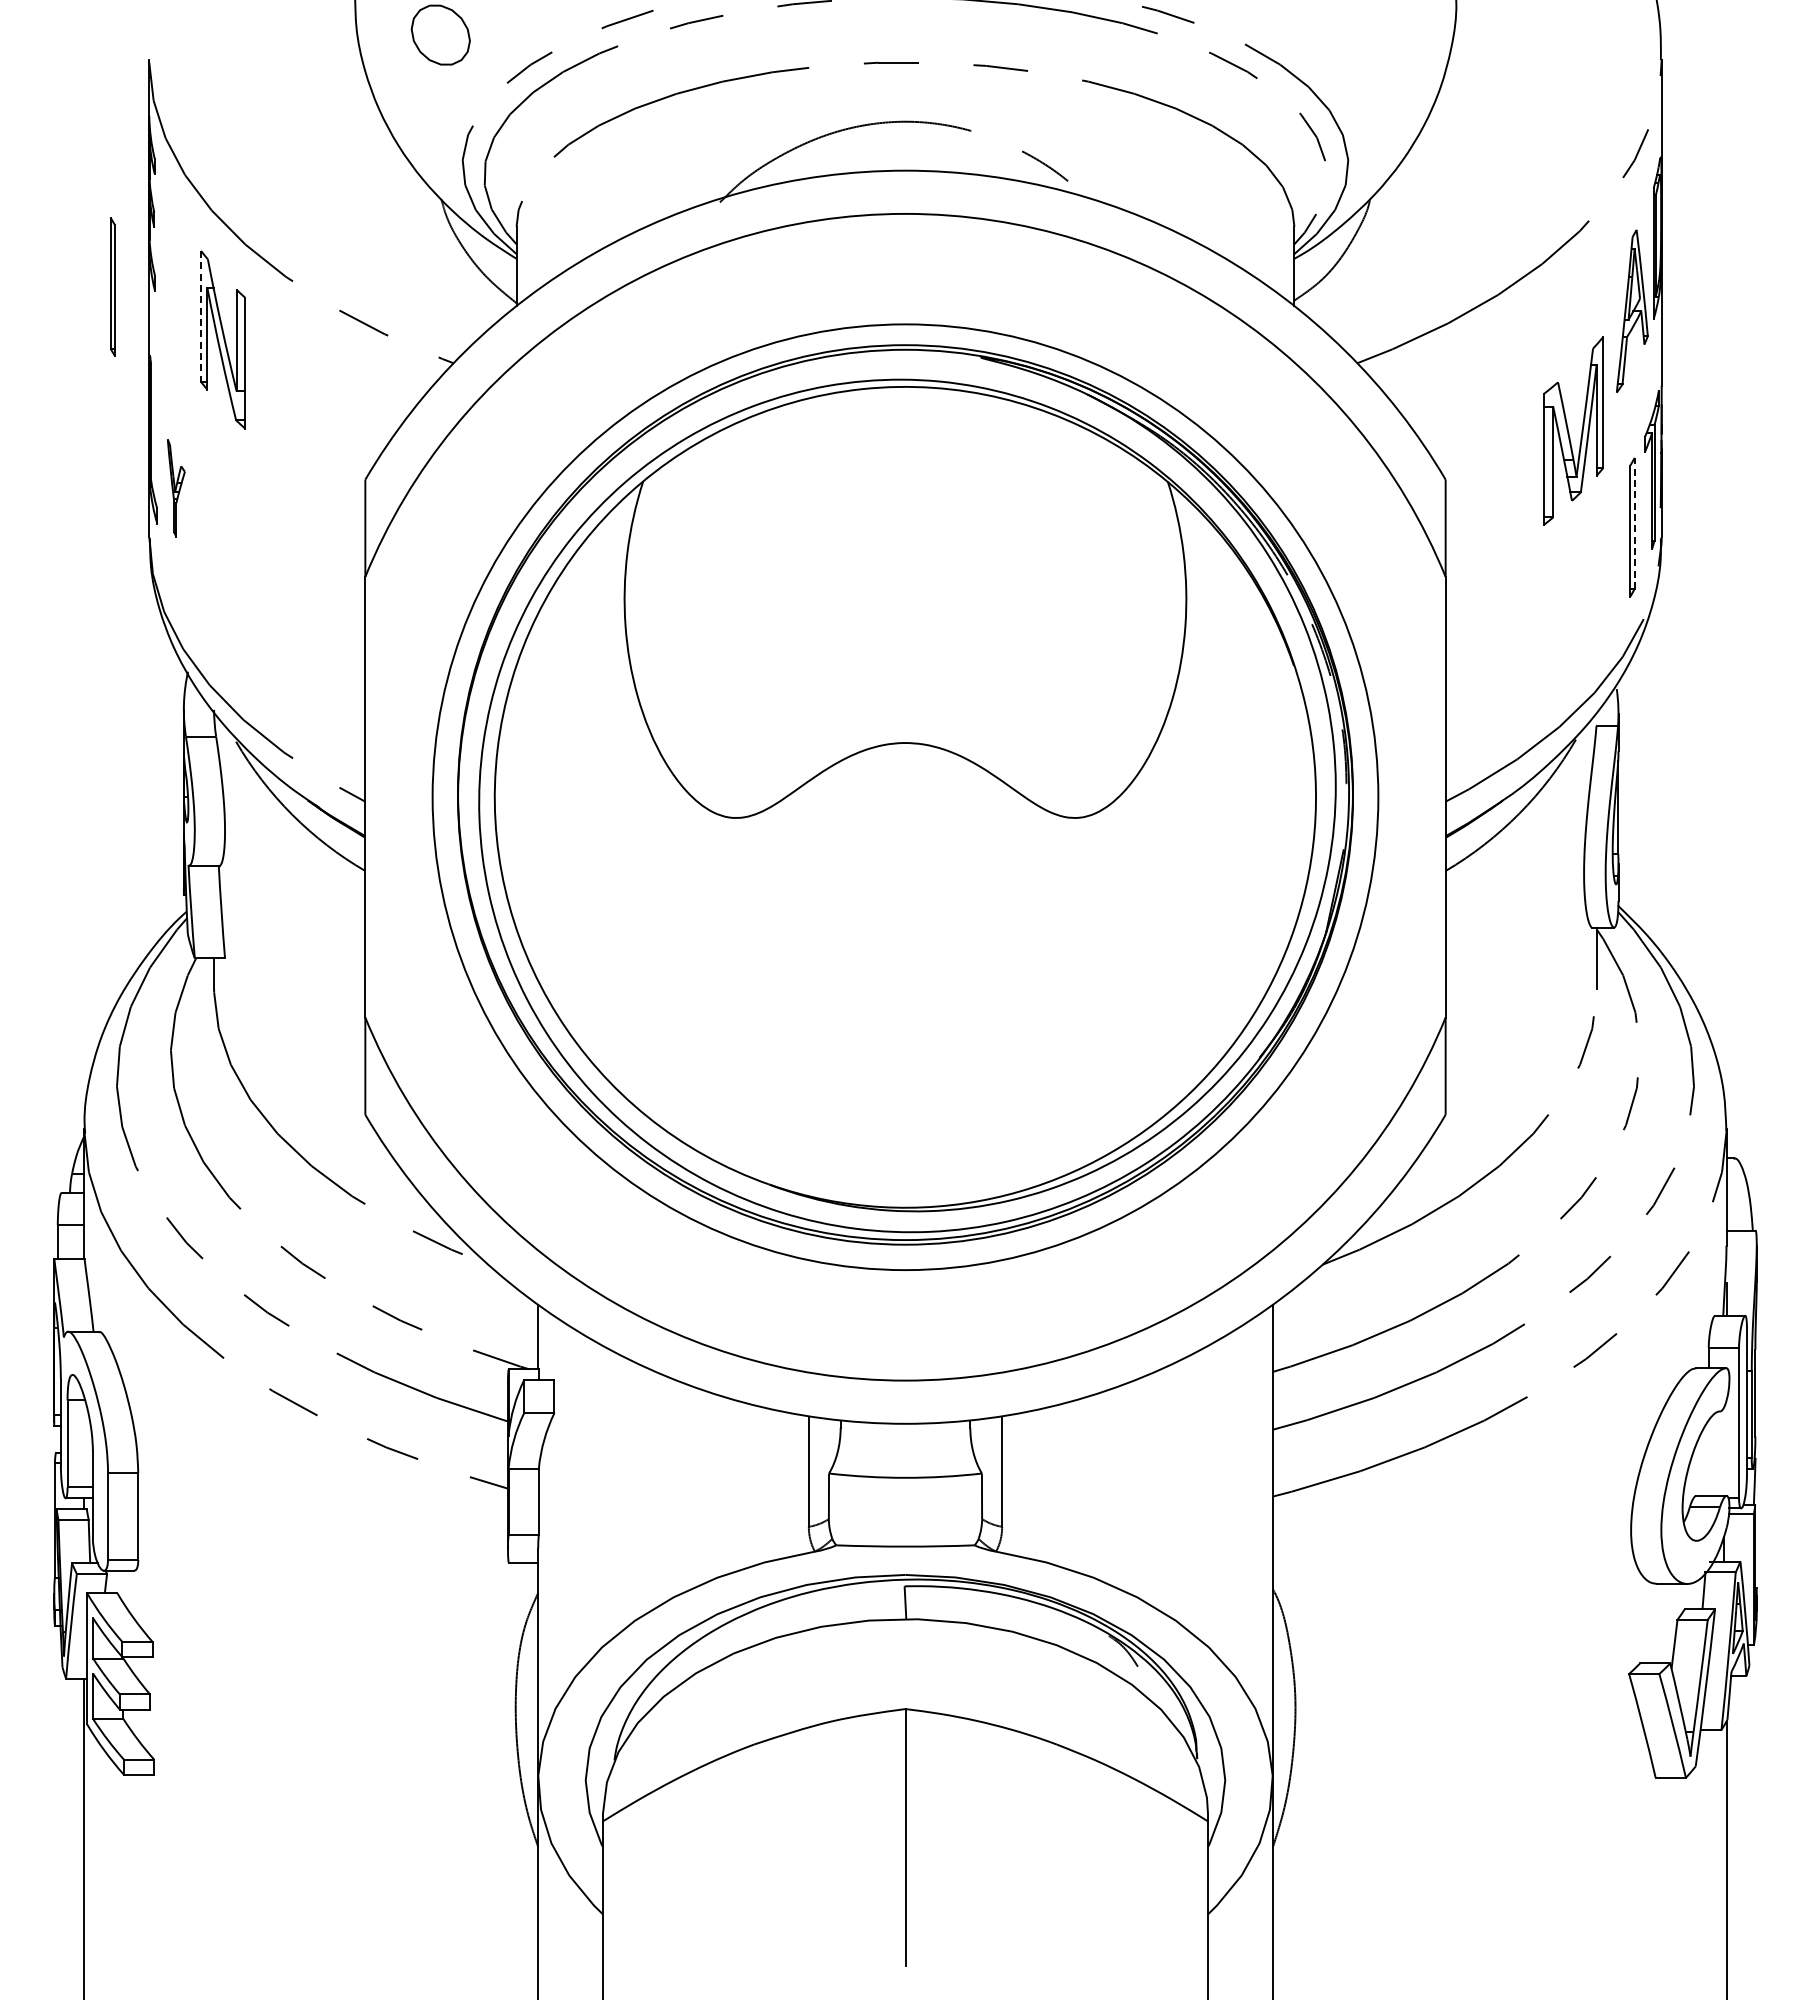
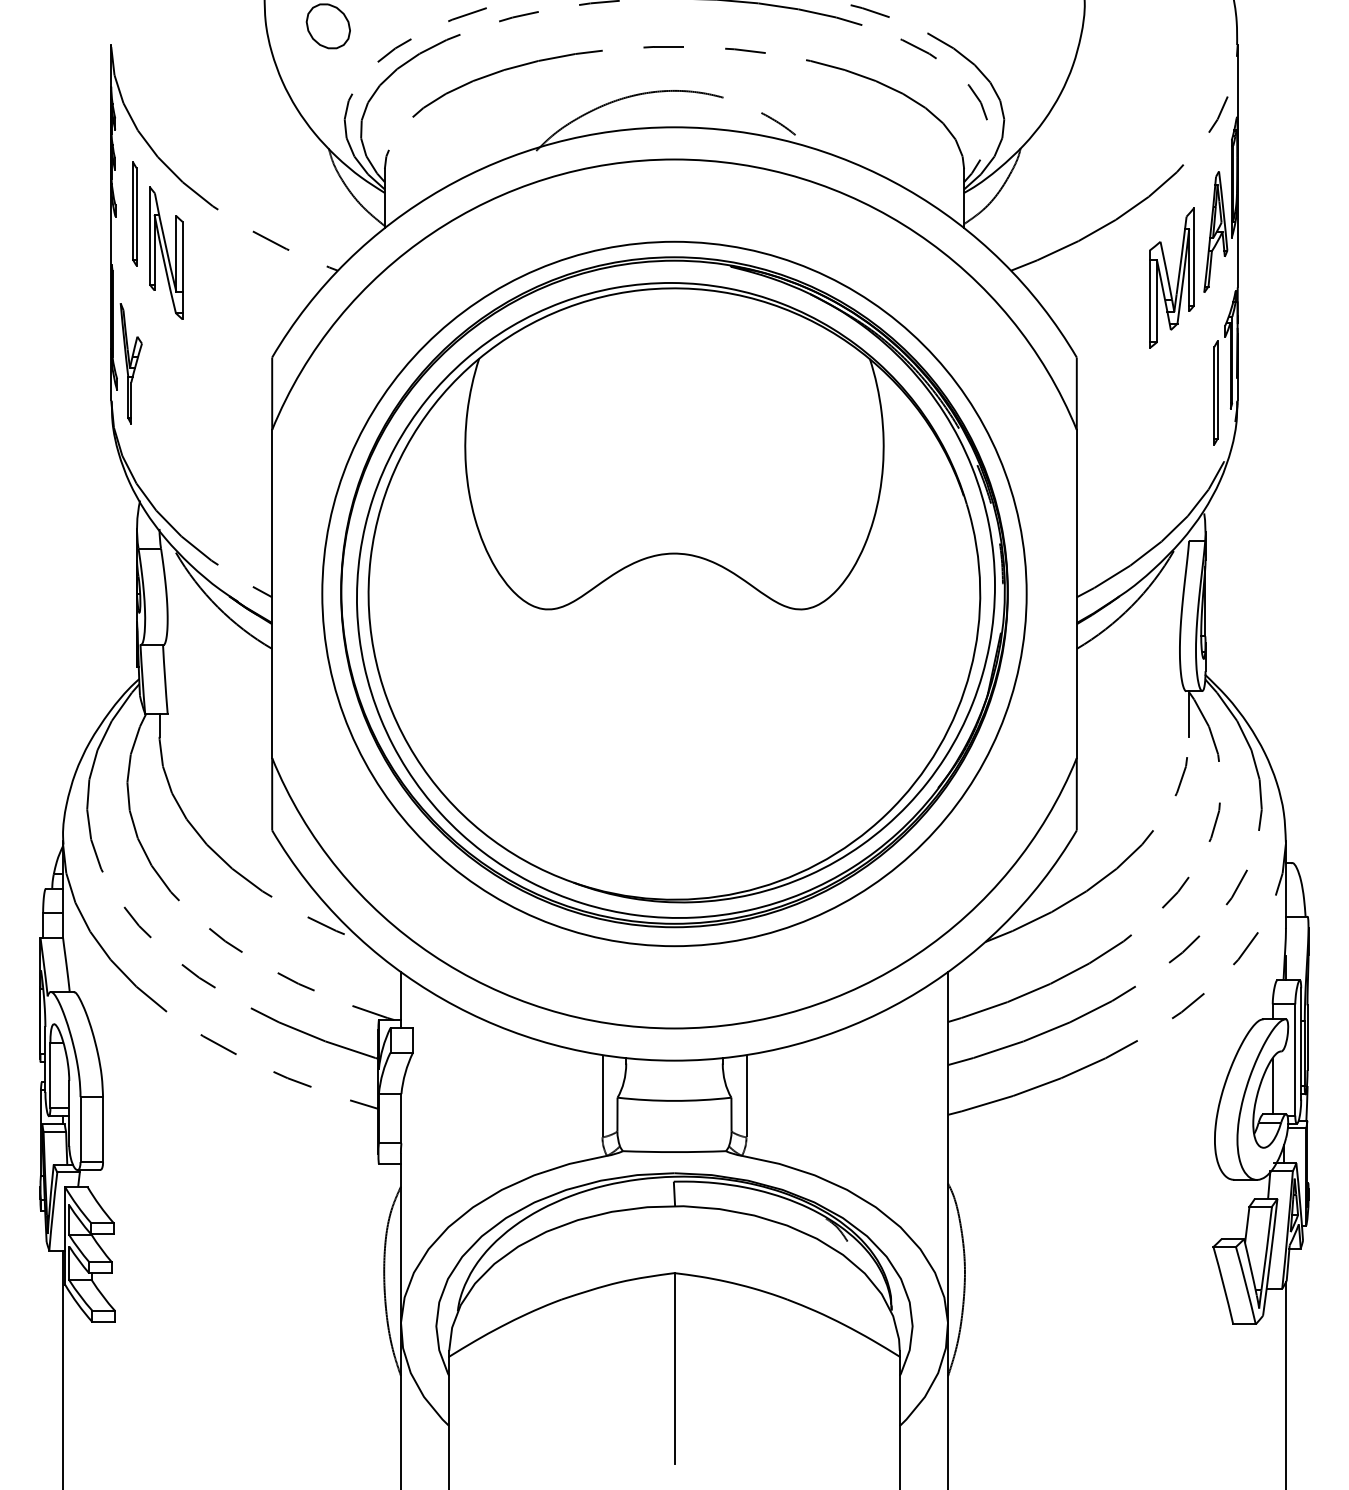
part: (112, 286) -> (134, 213), moved
line: (201, 317) -> (150, 236), dashed -> solid
part: (1573, 430) -> (1172, 277), moved
part: (176, 487) -> (131, 363), size x1.67
line: (1634, 522) -> (1217, 389), dashed -> solid
line: (1708, 1457) -> (1272, 1085), added

